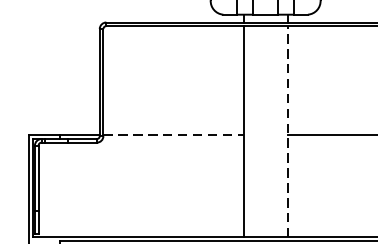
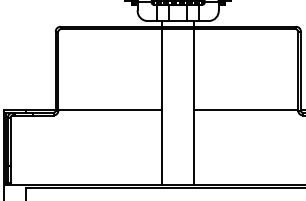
line: (287, 131) -> (194, 107), dashed -> solid
line: (173, 135) -> (110, 110), dashed -> solid

